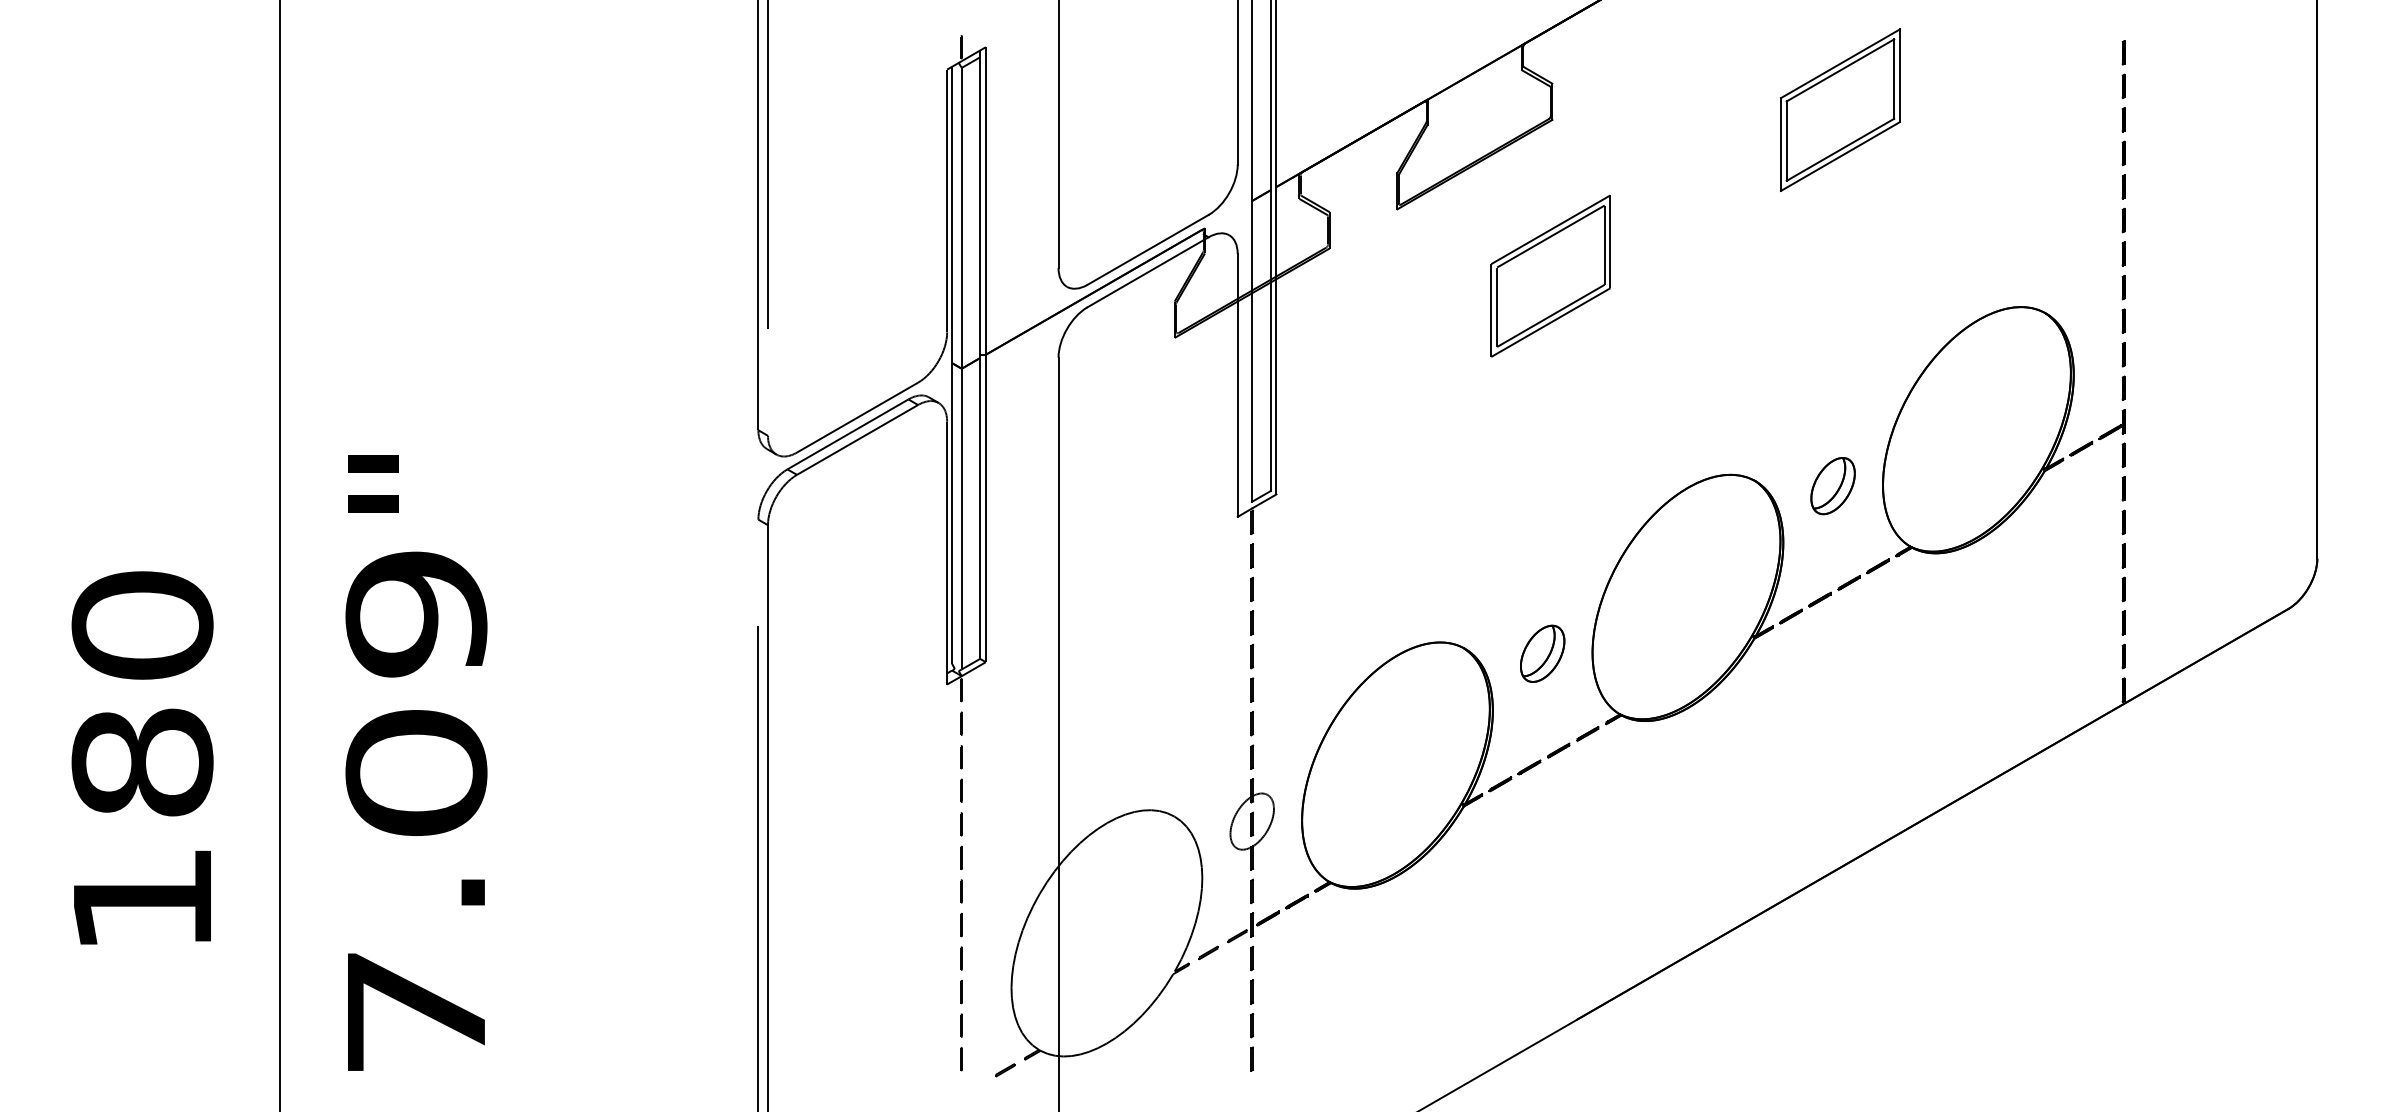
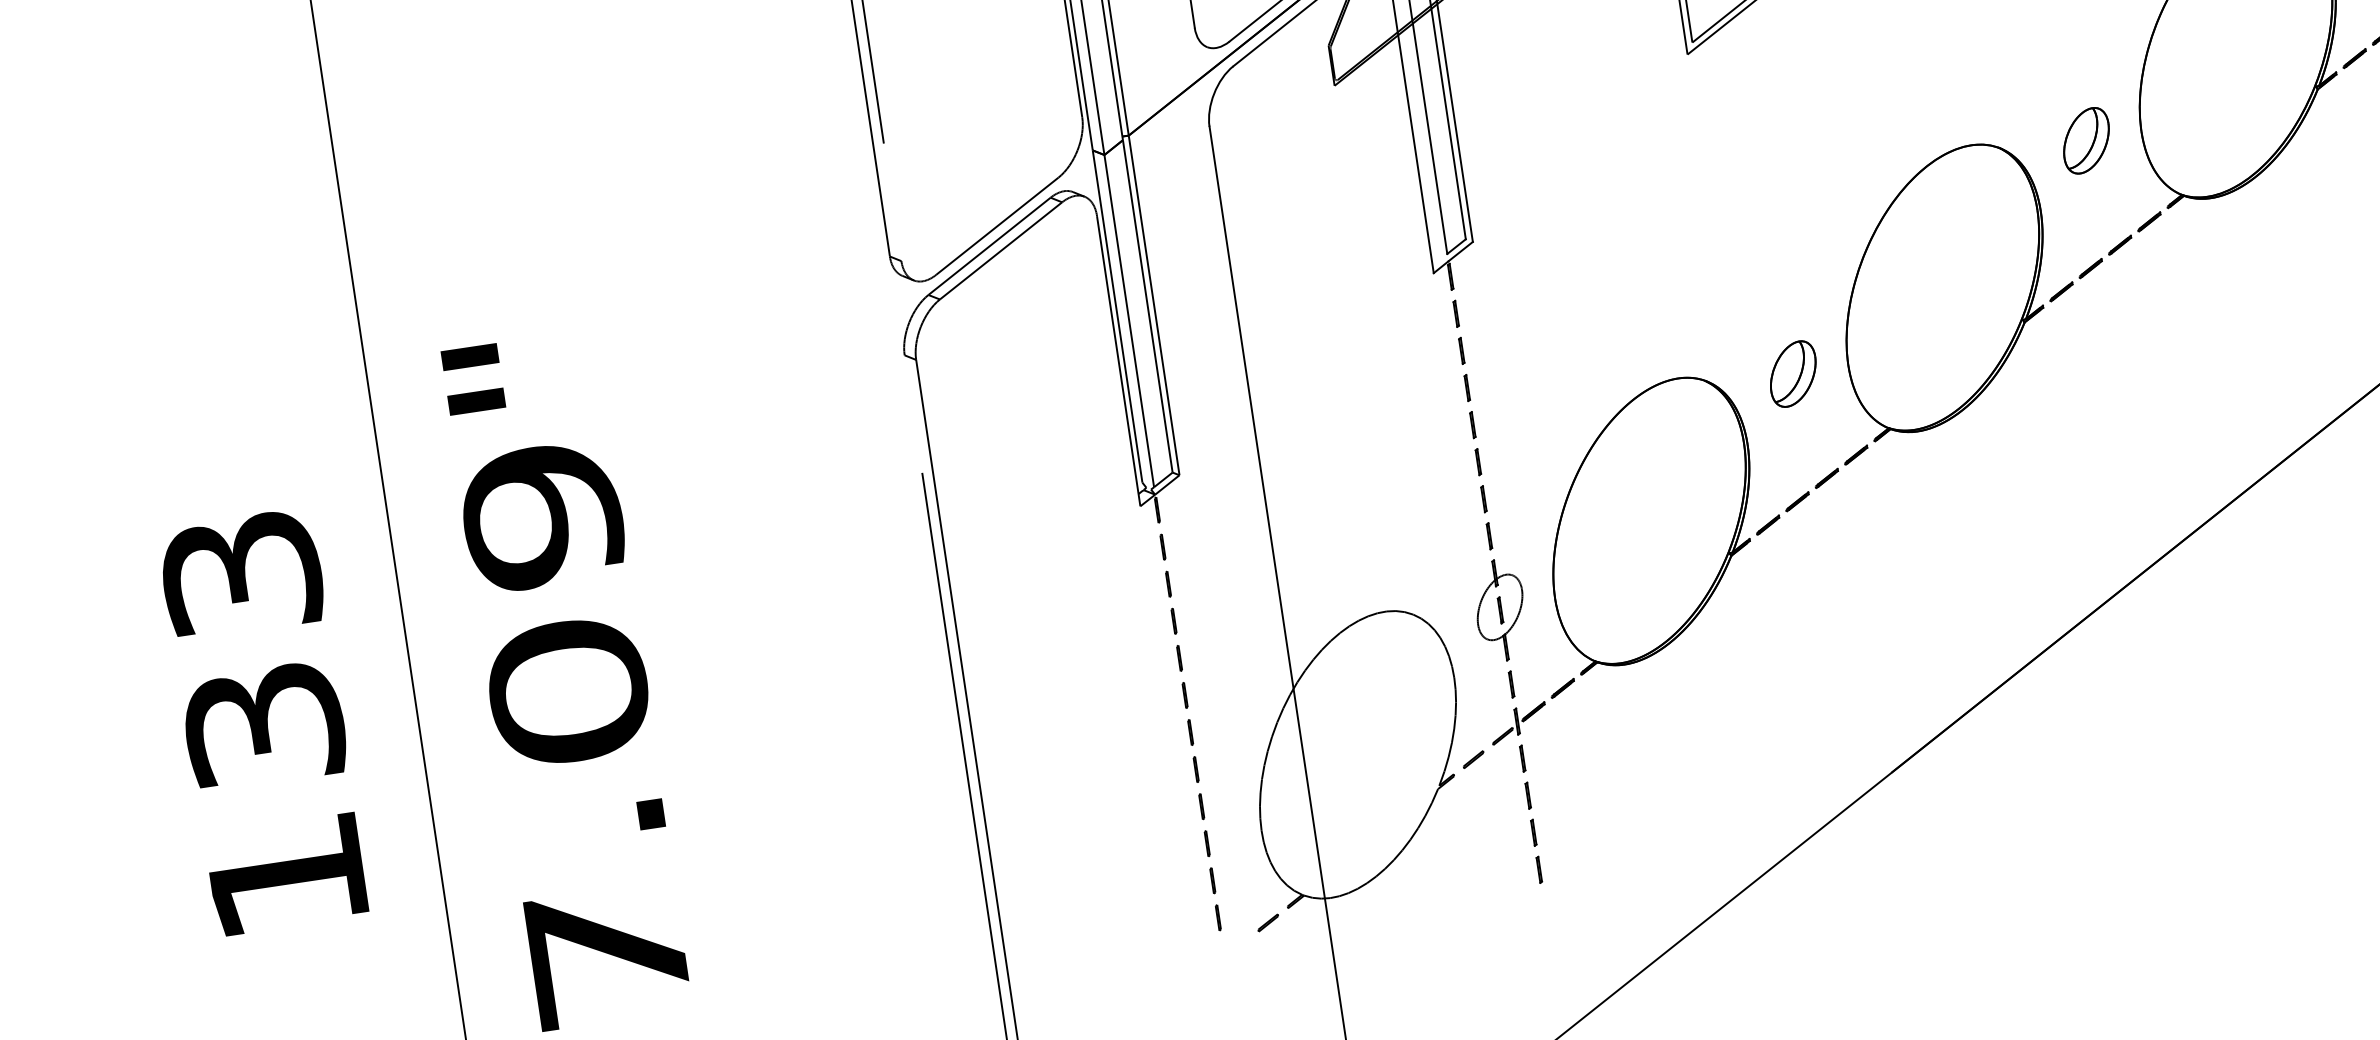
text: (142, 693) -> (252, 649), 180 -> 133

